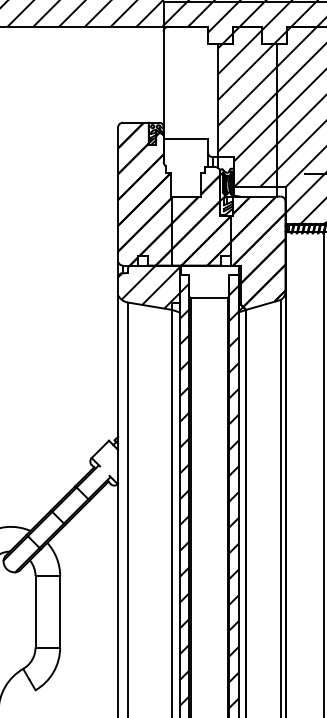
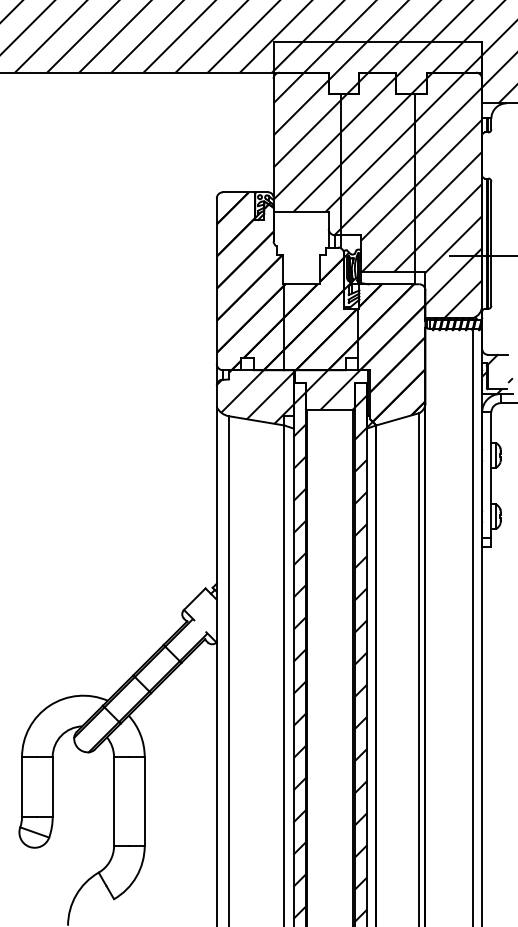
hatch: (190, 91) -> (307, 153), added
hatch: (206, 281) -> (327, 390), added

